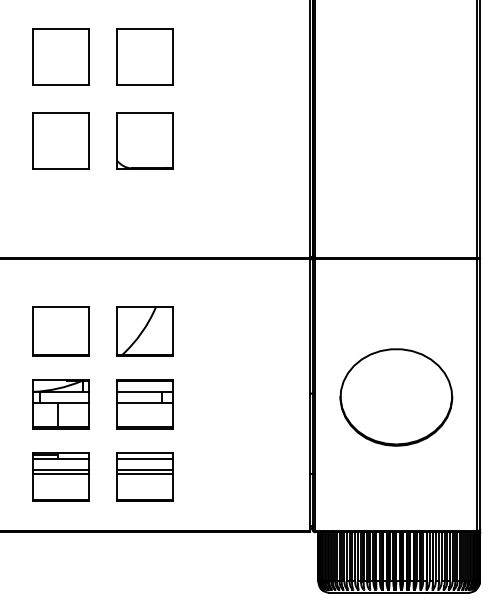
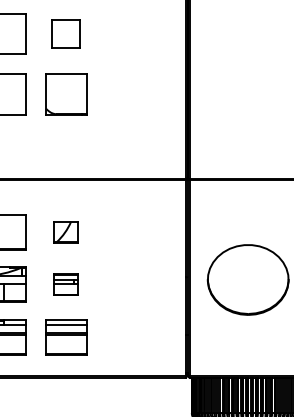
part: (144, 56) -> (66, 33), size x0.7
part: (144, 331) -> (66, 232), size x0.6
part: (144, 404) -> (66, 285), size x0.6

